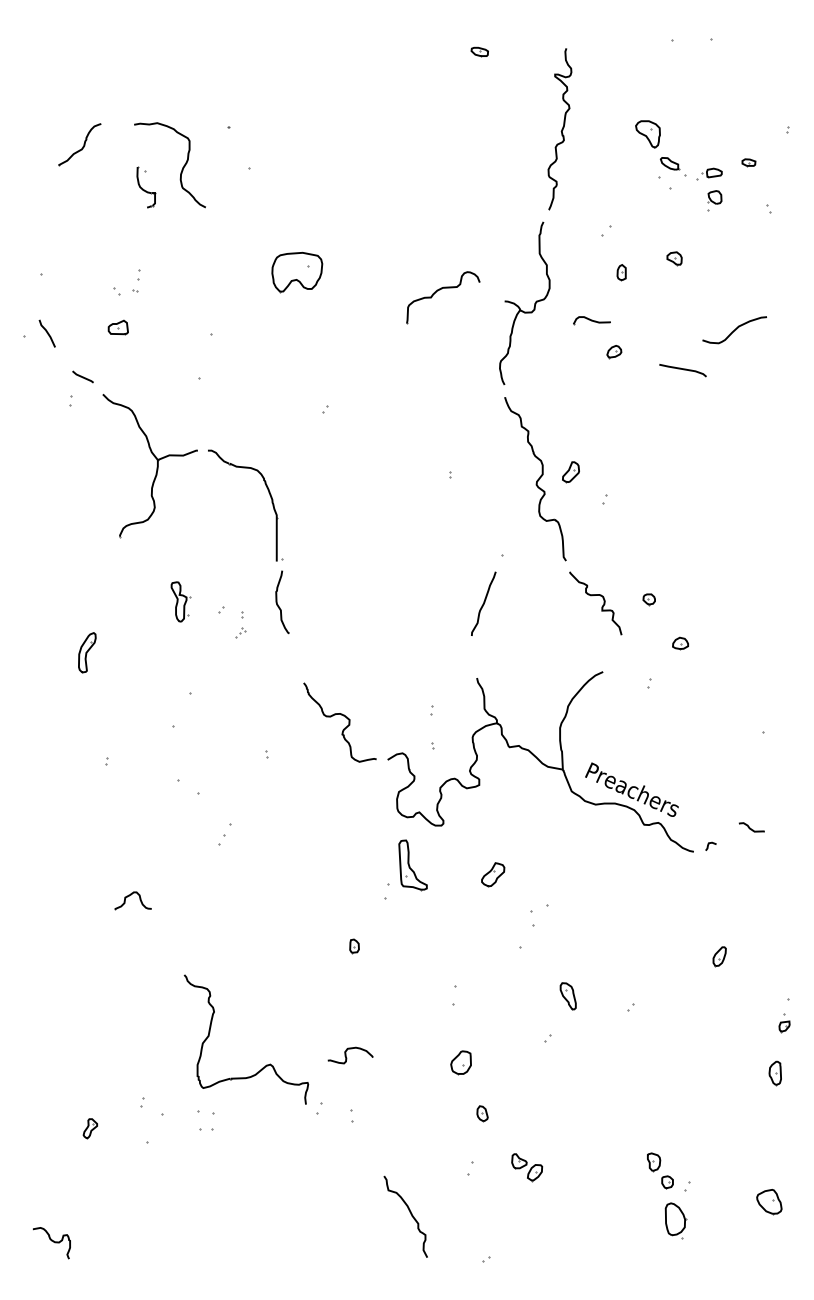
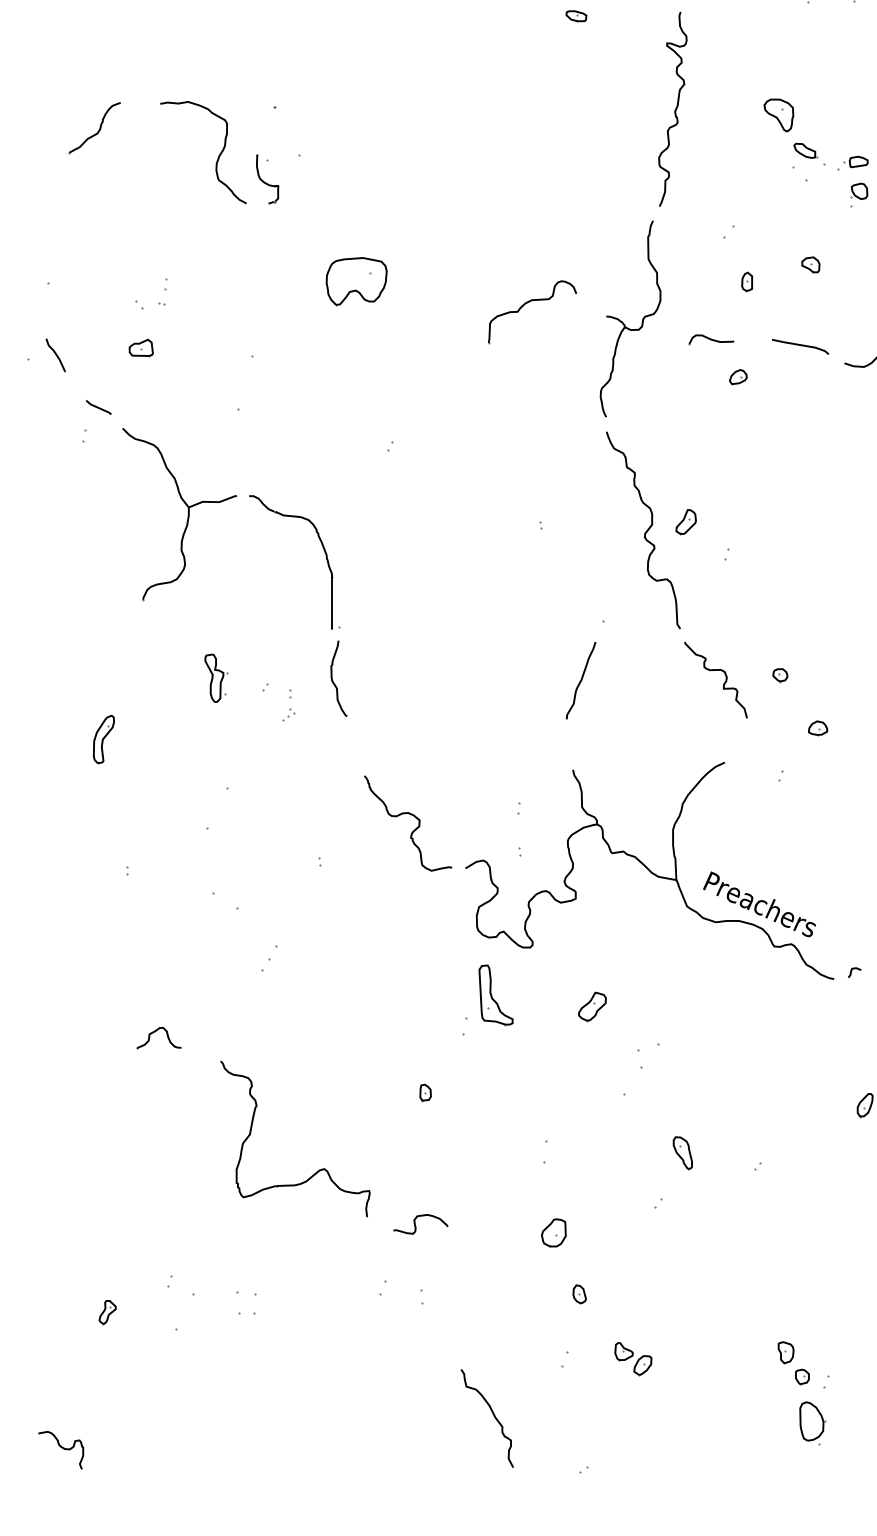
part: (146, 187) -> (267, 179), moved
line: (682, 369) -> (799, 345), moved
part: (266, 1064) -> (319, 1168), moved

